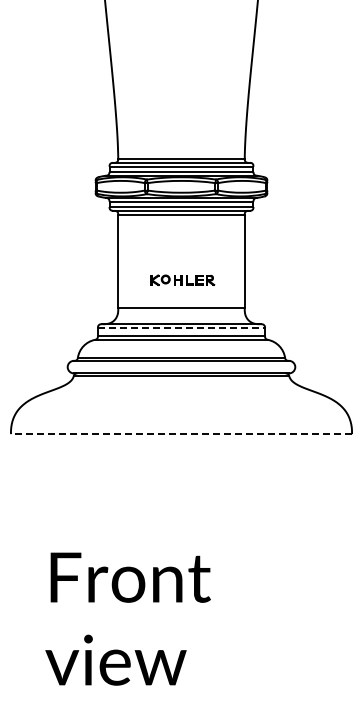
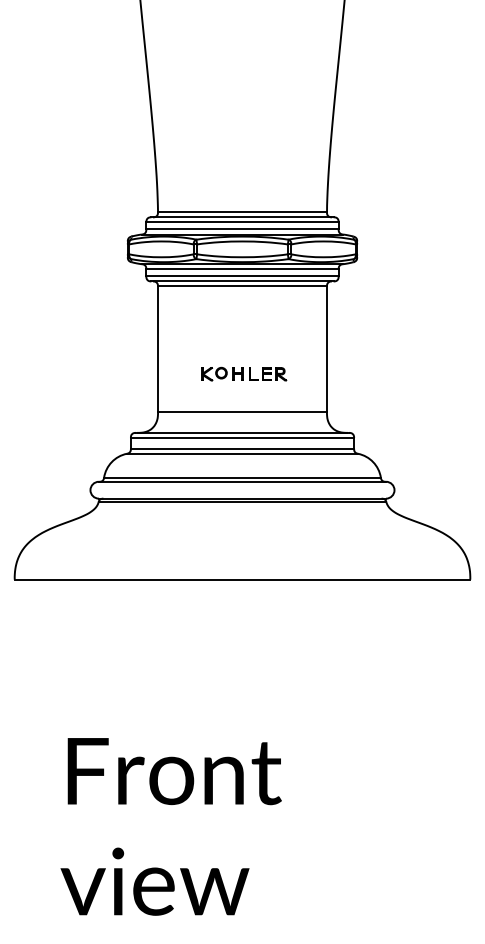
line: (181, 328) -> (242, 438), dashed -> solid
line: (181, 434) -> (242, 580), dashed -> solid

